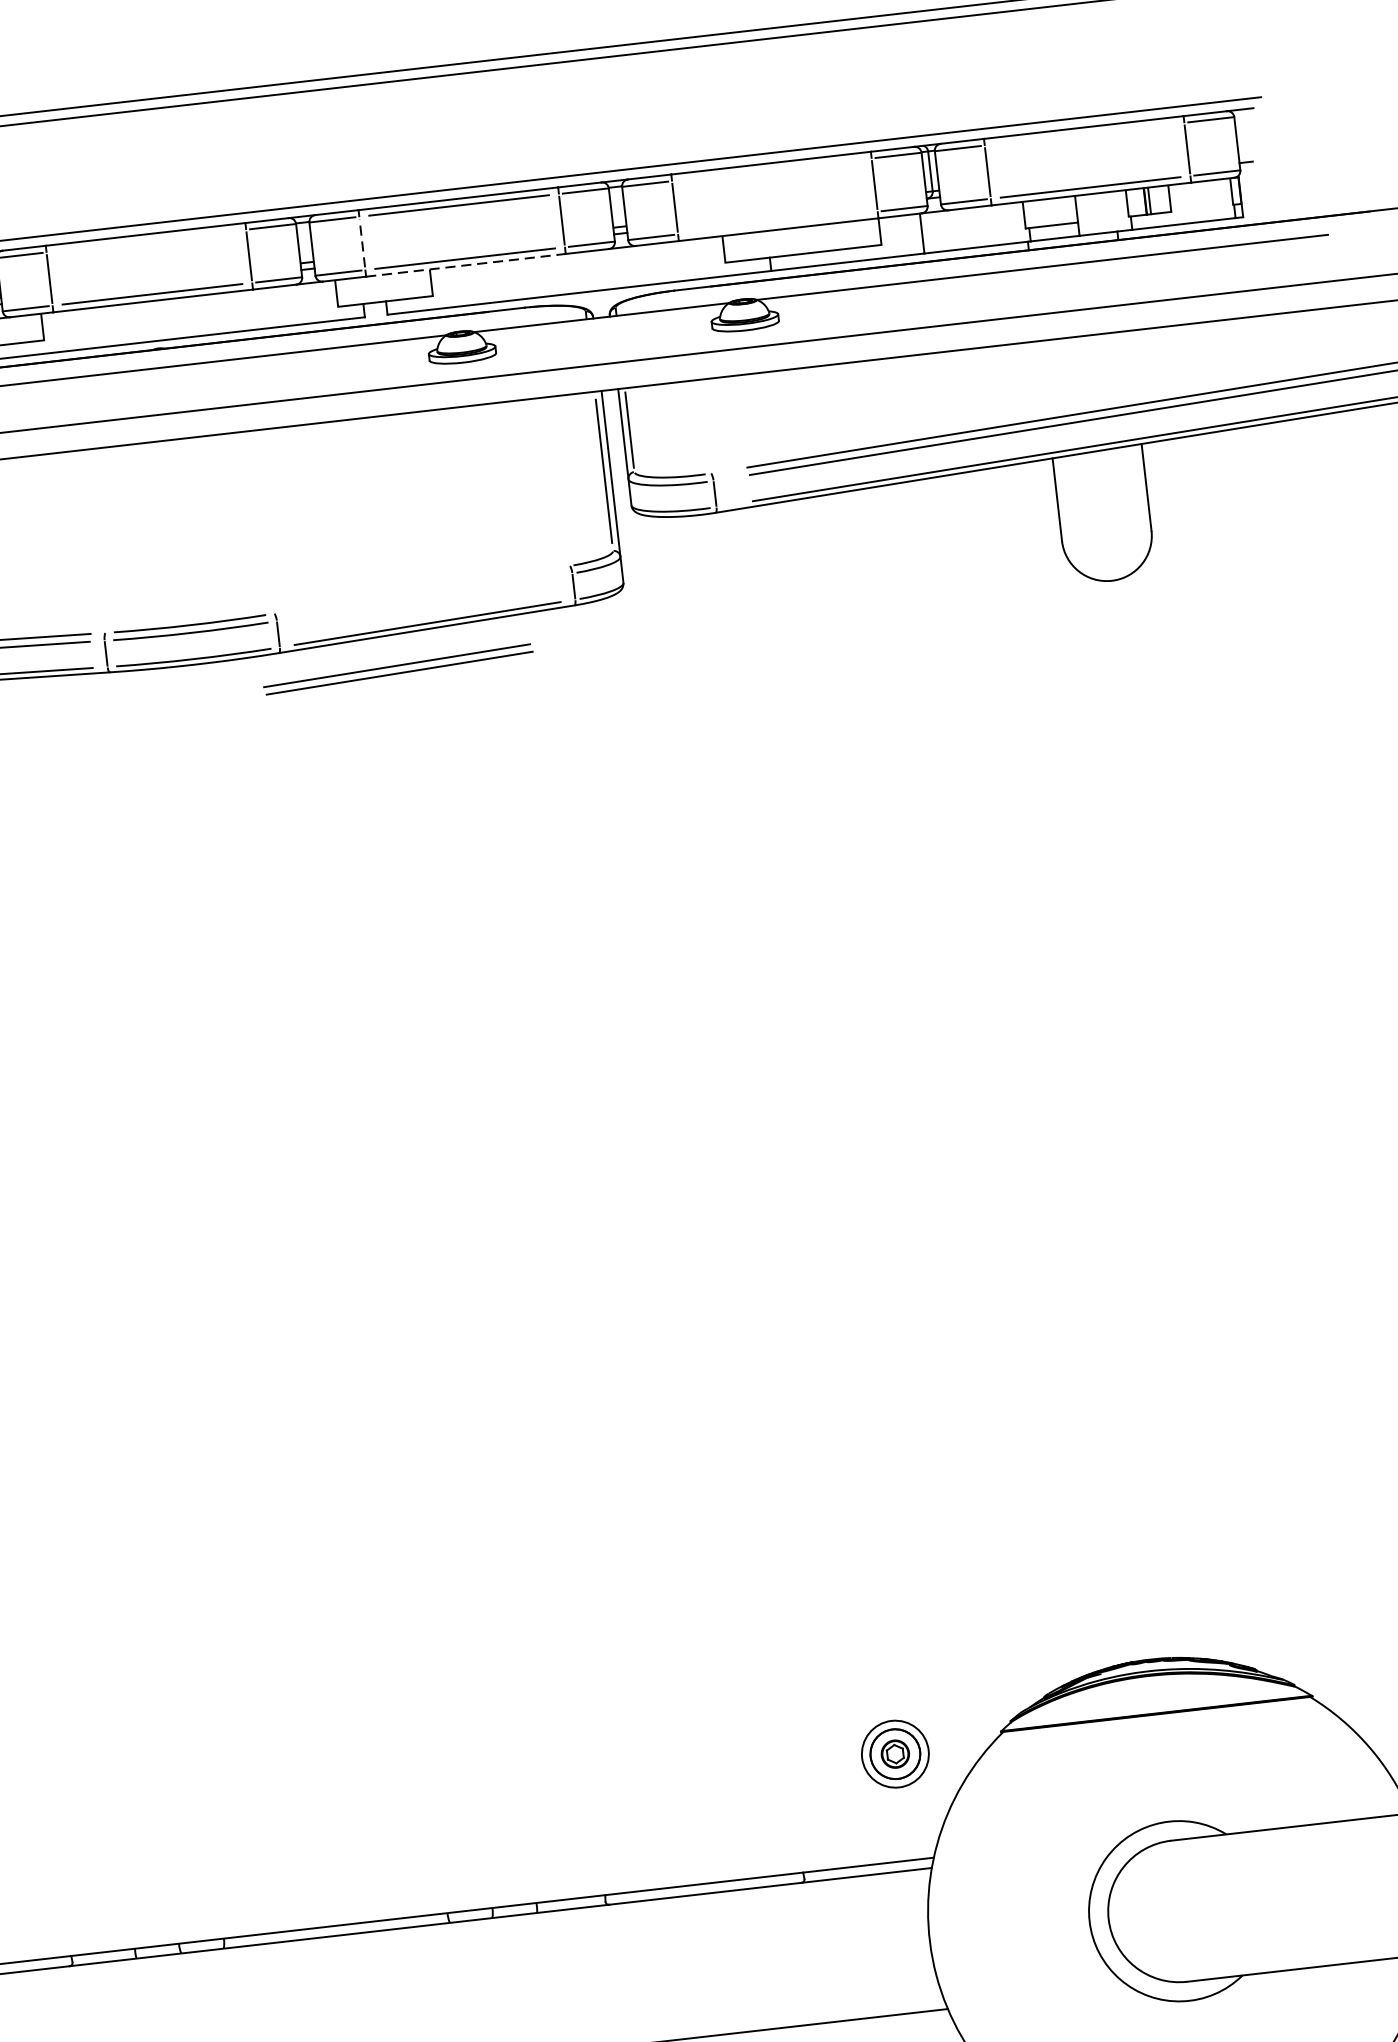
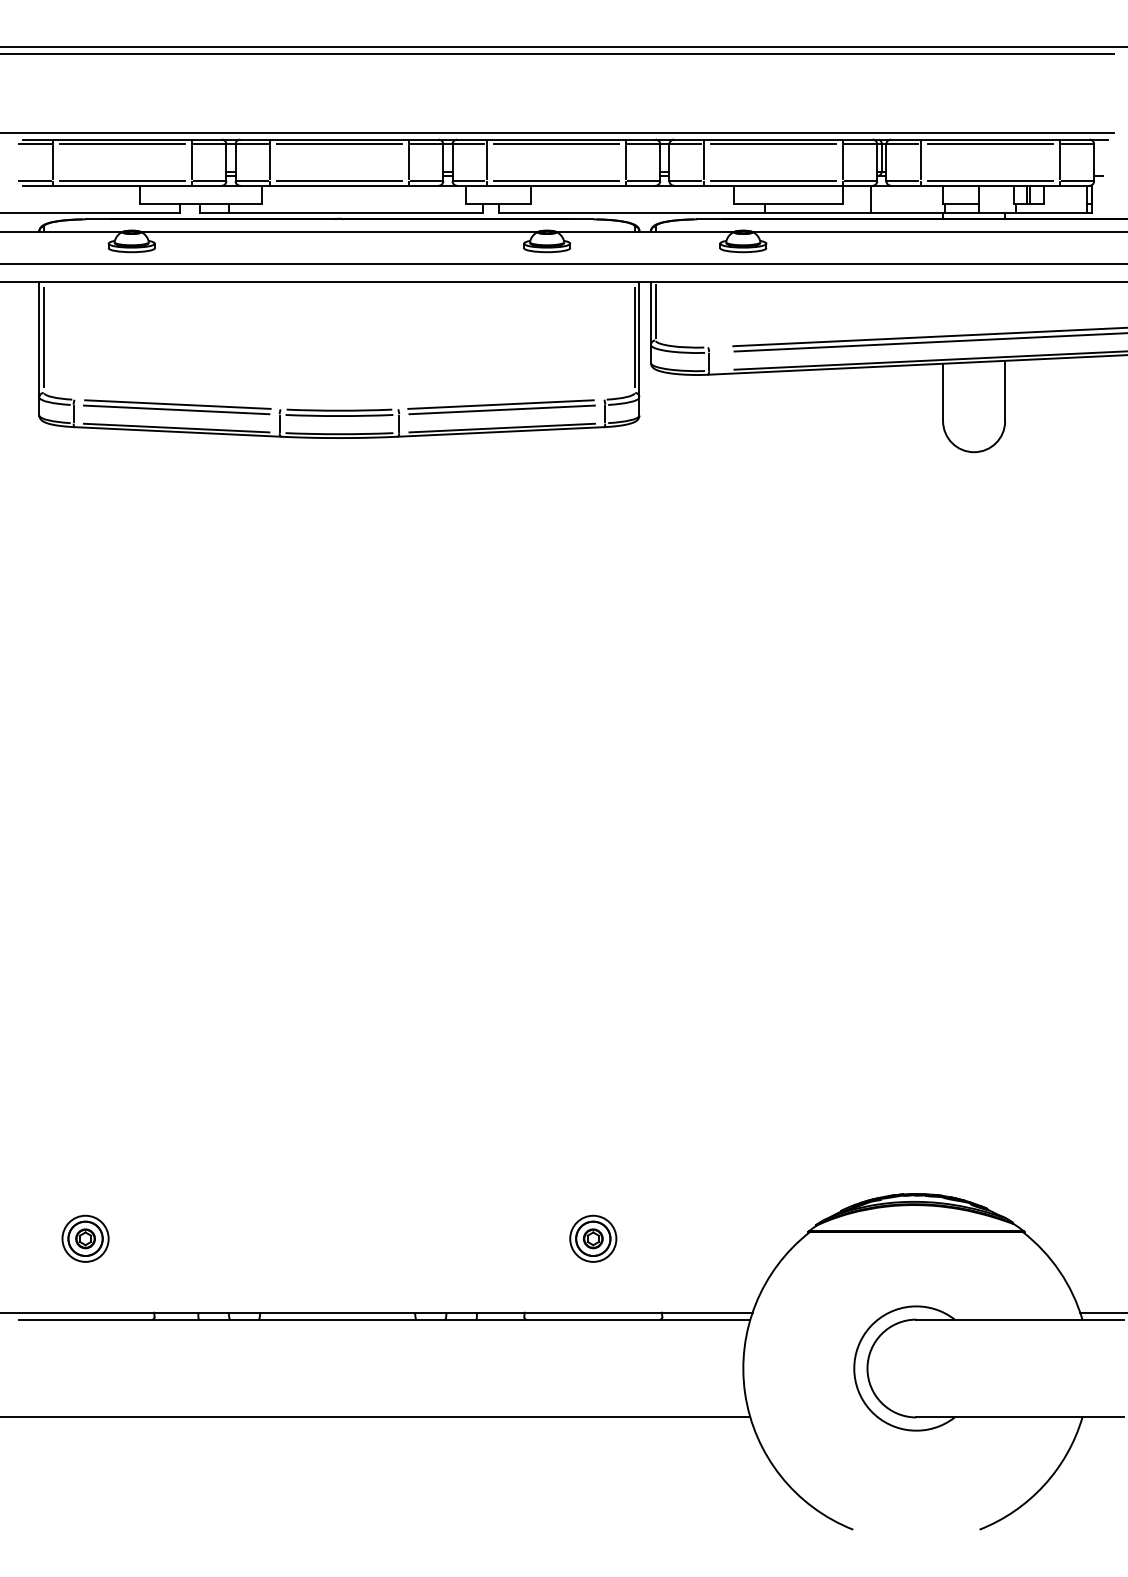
line: (1083, 134) -> (989, 144), added
line: (772, 170) -> (773, 144), added
line: (778, 223) -> (773, 181), added
line: (146, 241) -> (339, 144), added
line: (362, 243) -> (487, 162), dashed -> solid
line: (466, 264) -> (556, 185), dashed -> solid
part: (398, 669) -> (501, 407), moved
part: (895, 1753) -> (593, 1238), moved

